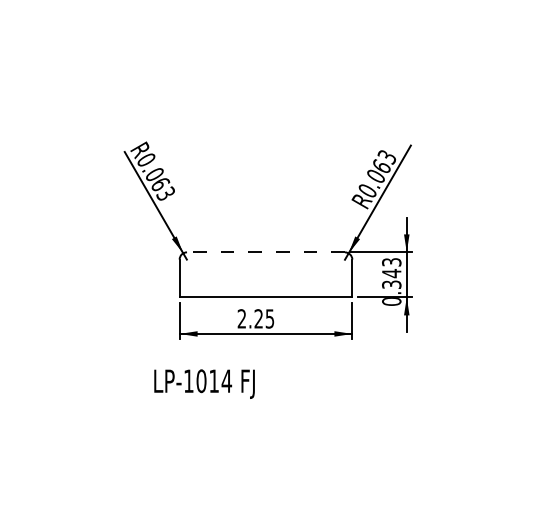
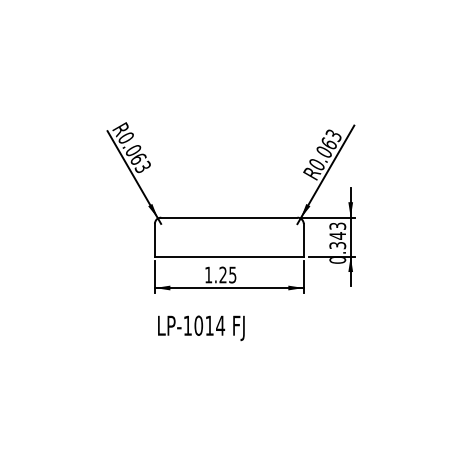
line: (265, 252) -> (228, 217), dashed -> solid
text: (241, 318) -> (208, 274), 2.25 -> 1.25
text: (204, 384) -> (201, 328), moved

